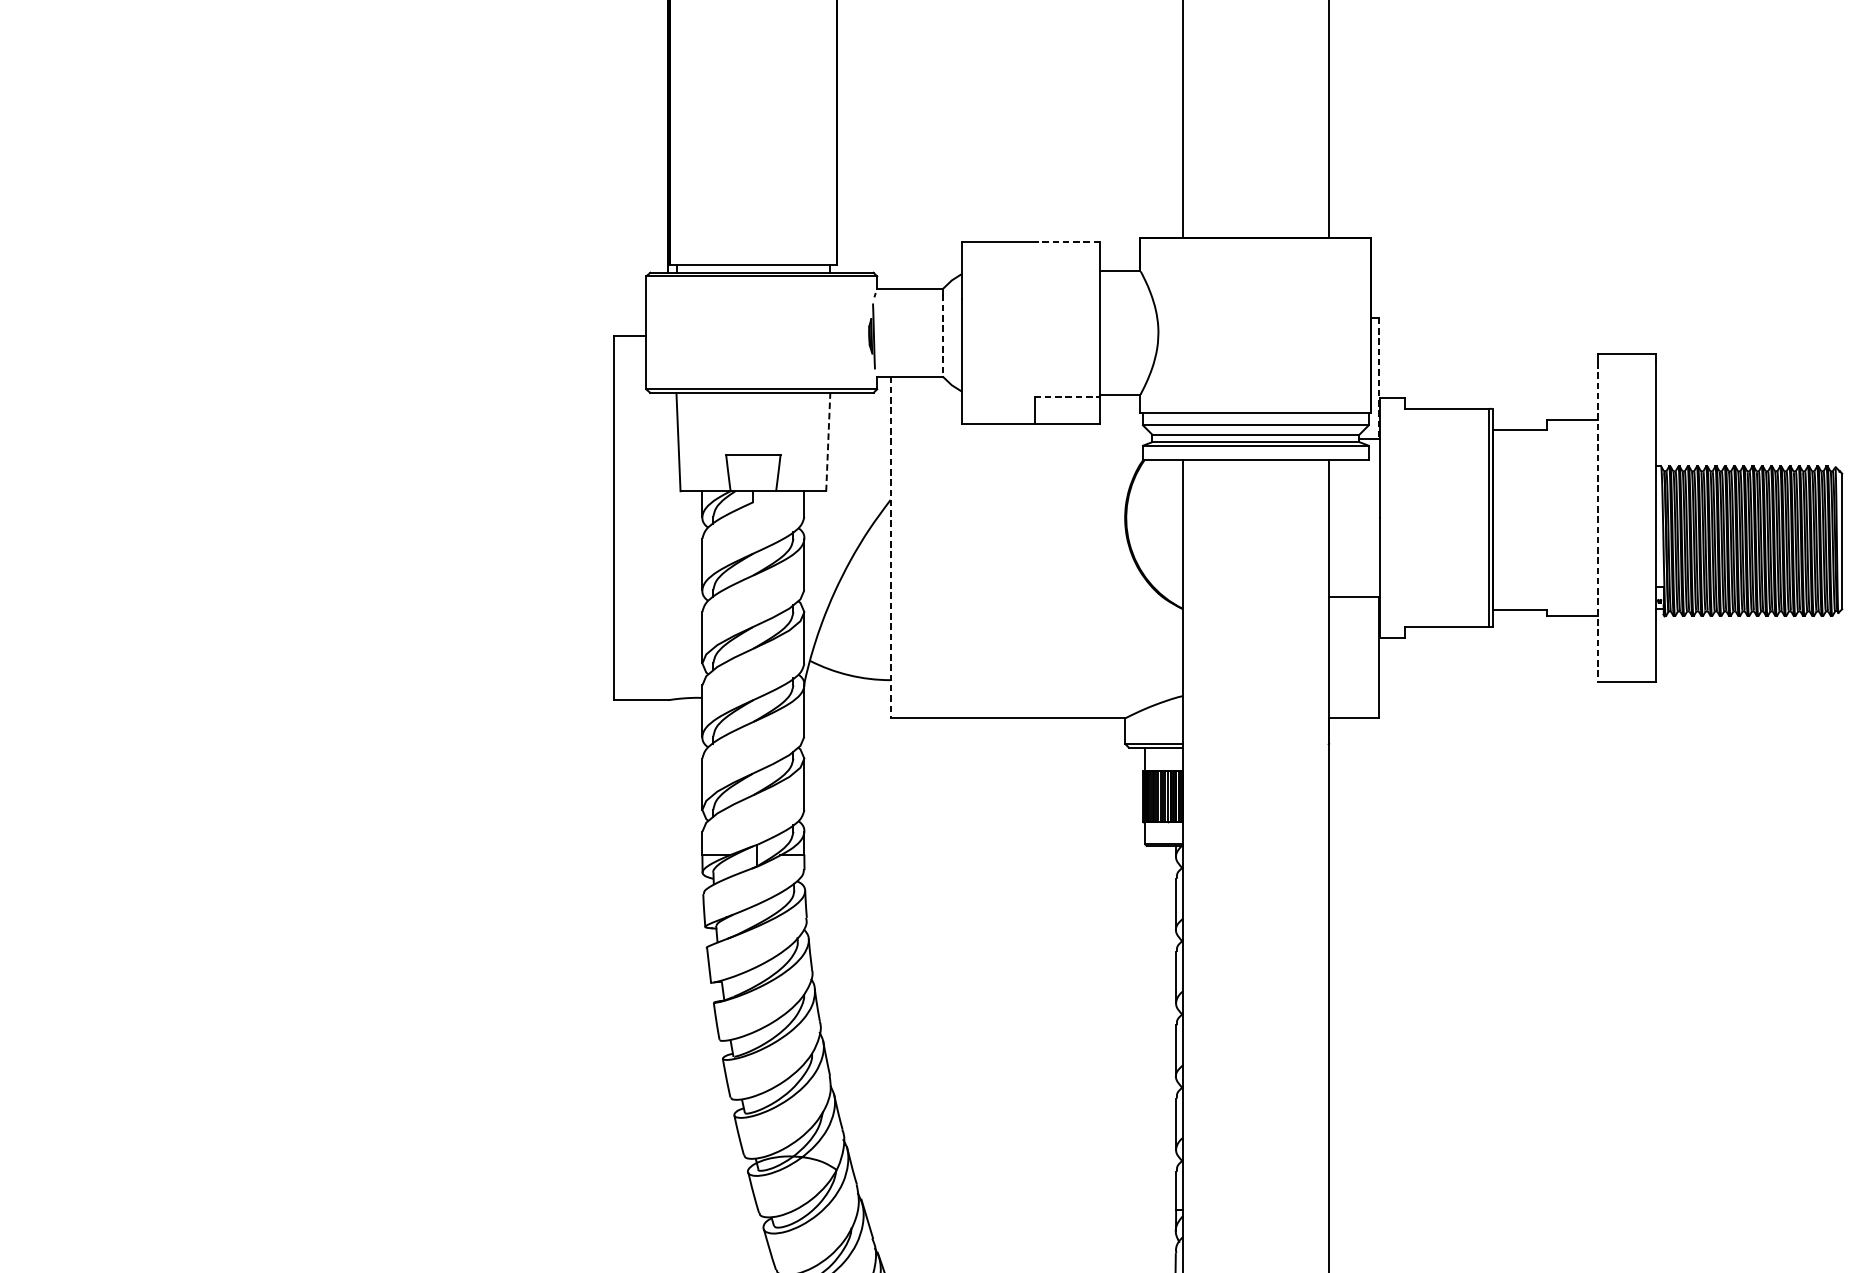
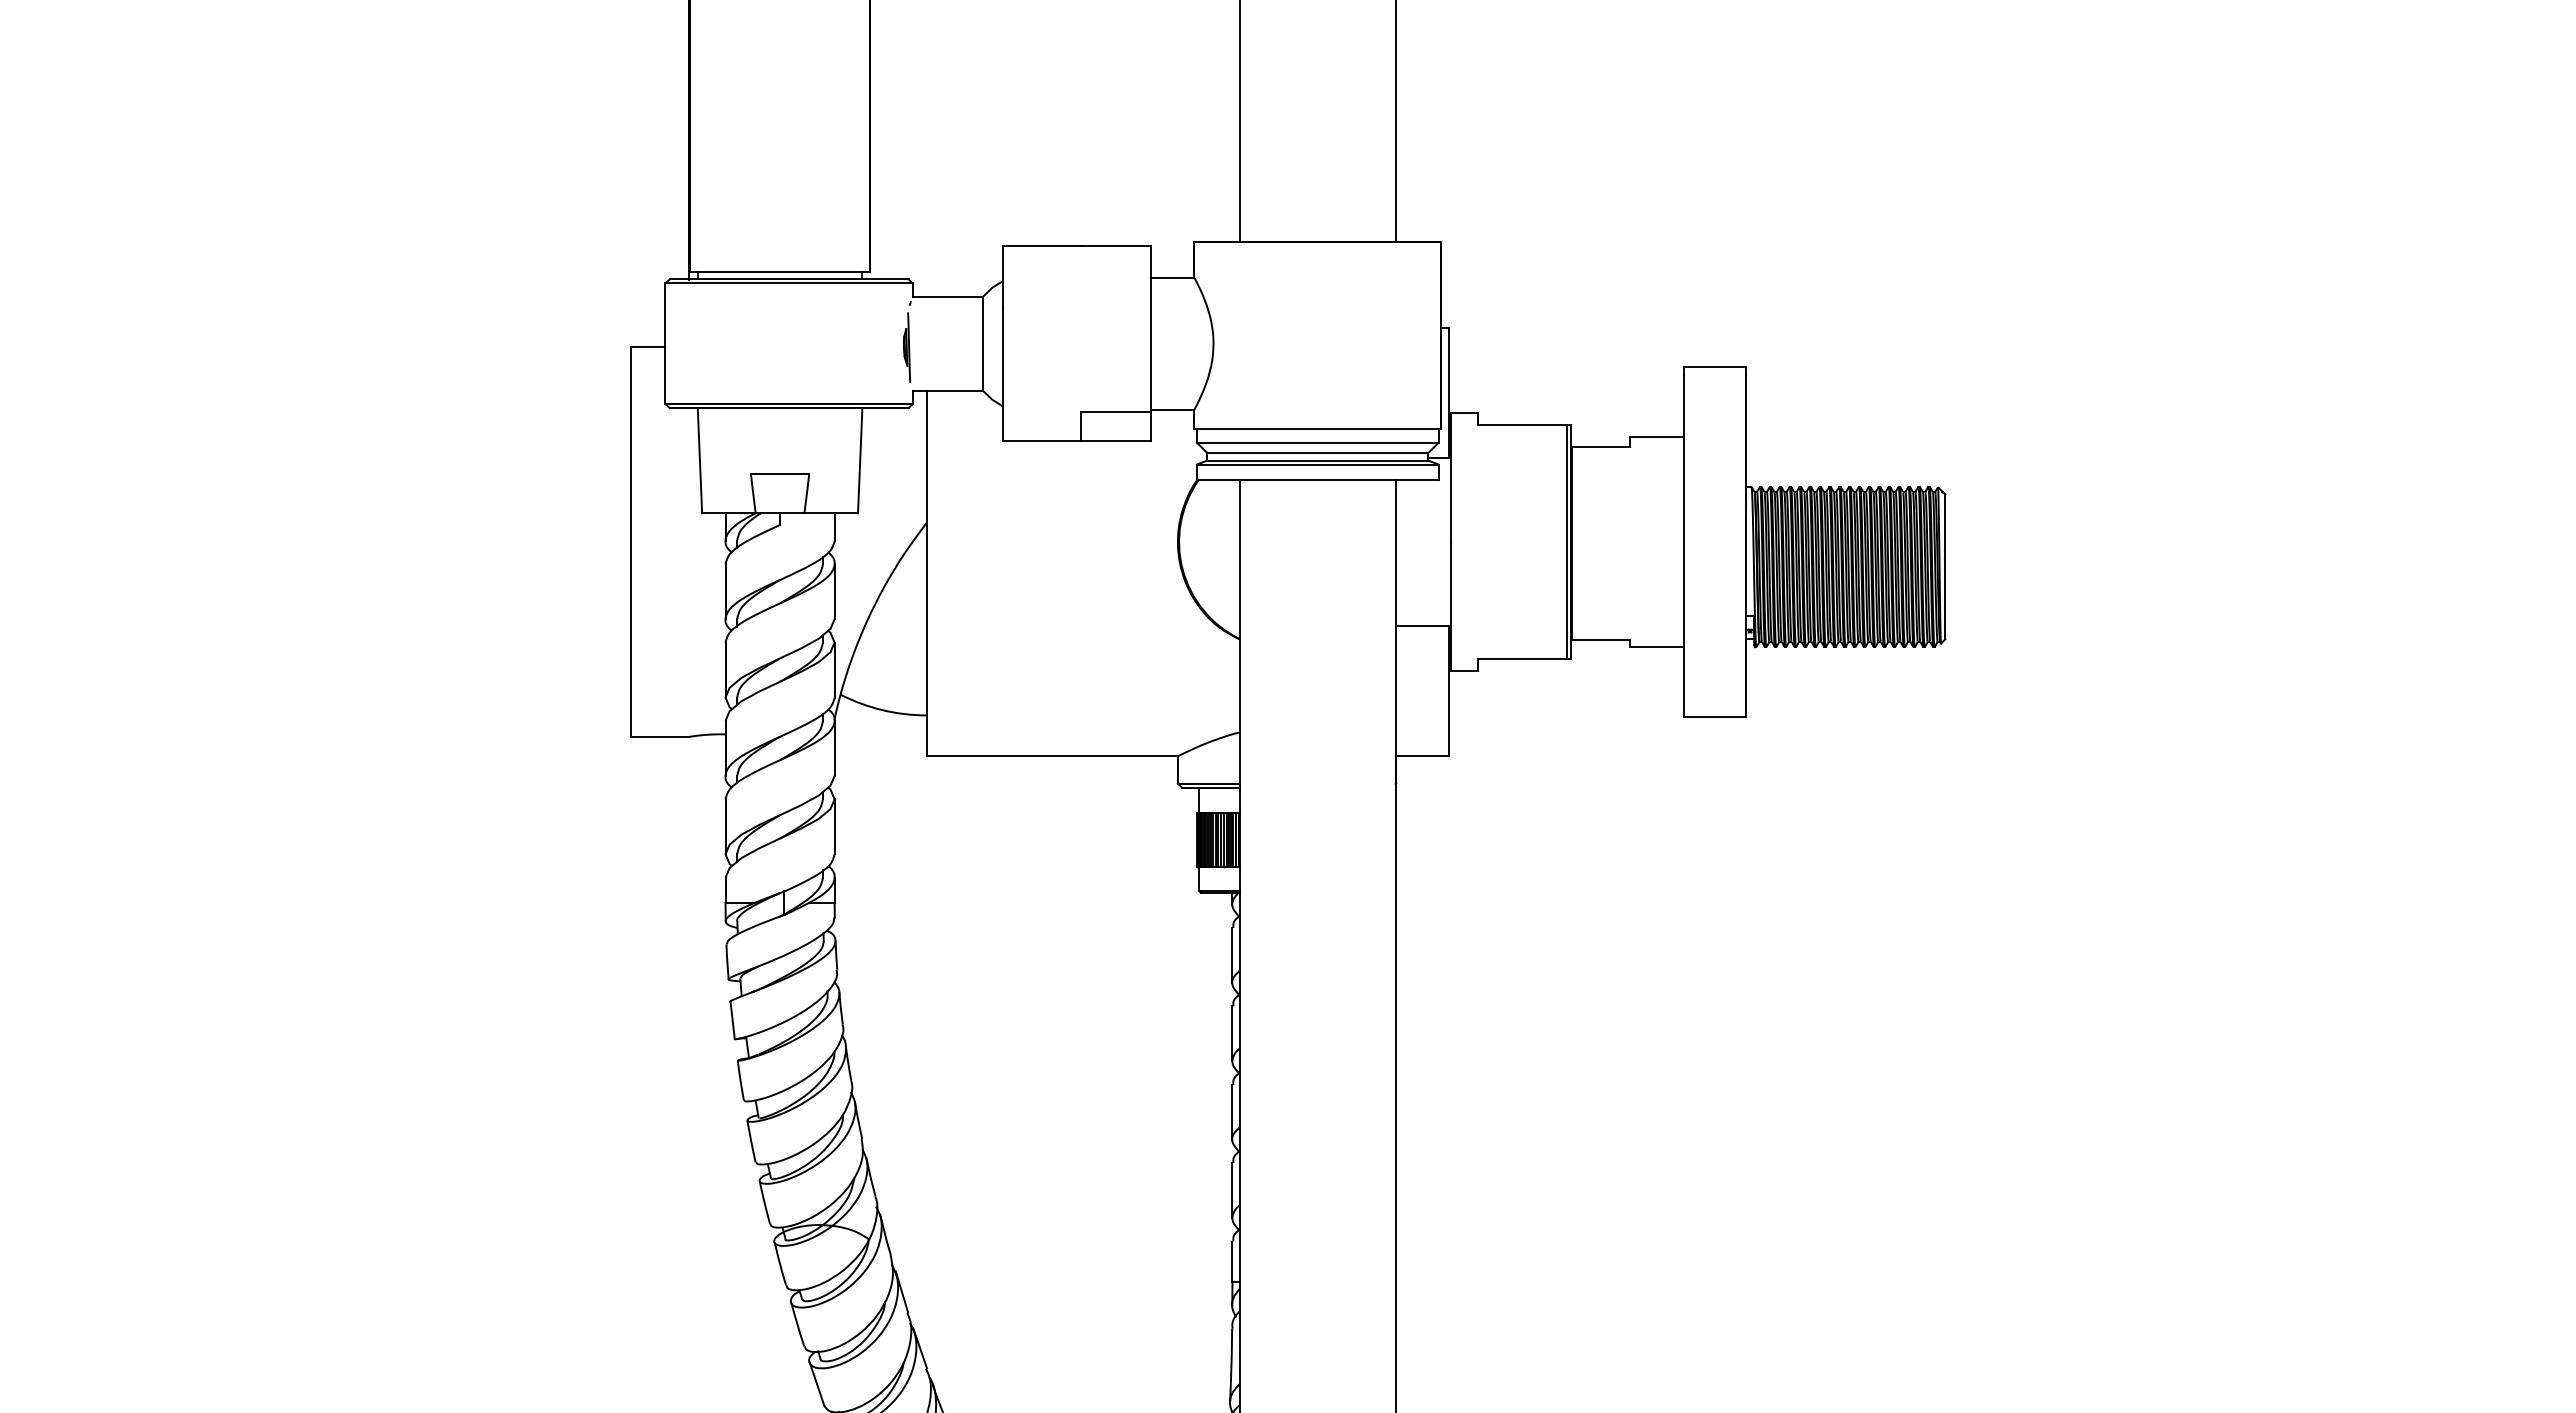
line: (1066, 241) -> (1115, 246), dashed -> solid
line: (942, 335) -> (982, 346), dashed -> solid
line: (1378, 379) -> (1449, 393), dashed -> solid
line: (1067, 397) -> (1116, 412), dashed -> solid
line: (828, 441) -> (860, 460), dashed -> solid
line: (1598, 522) -> (1684, 546), dashed -> solid
line: (890, 547) -> (926, 573), dashed -> solid

